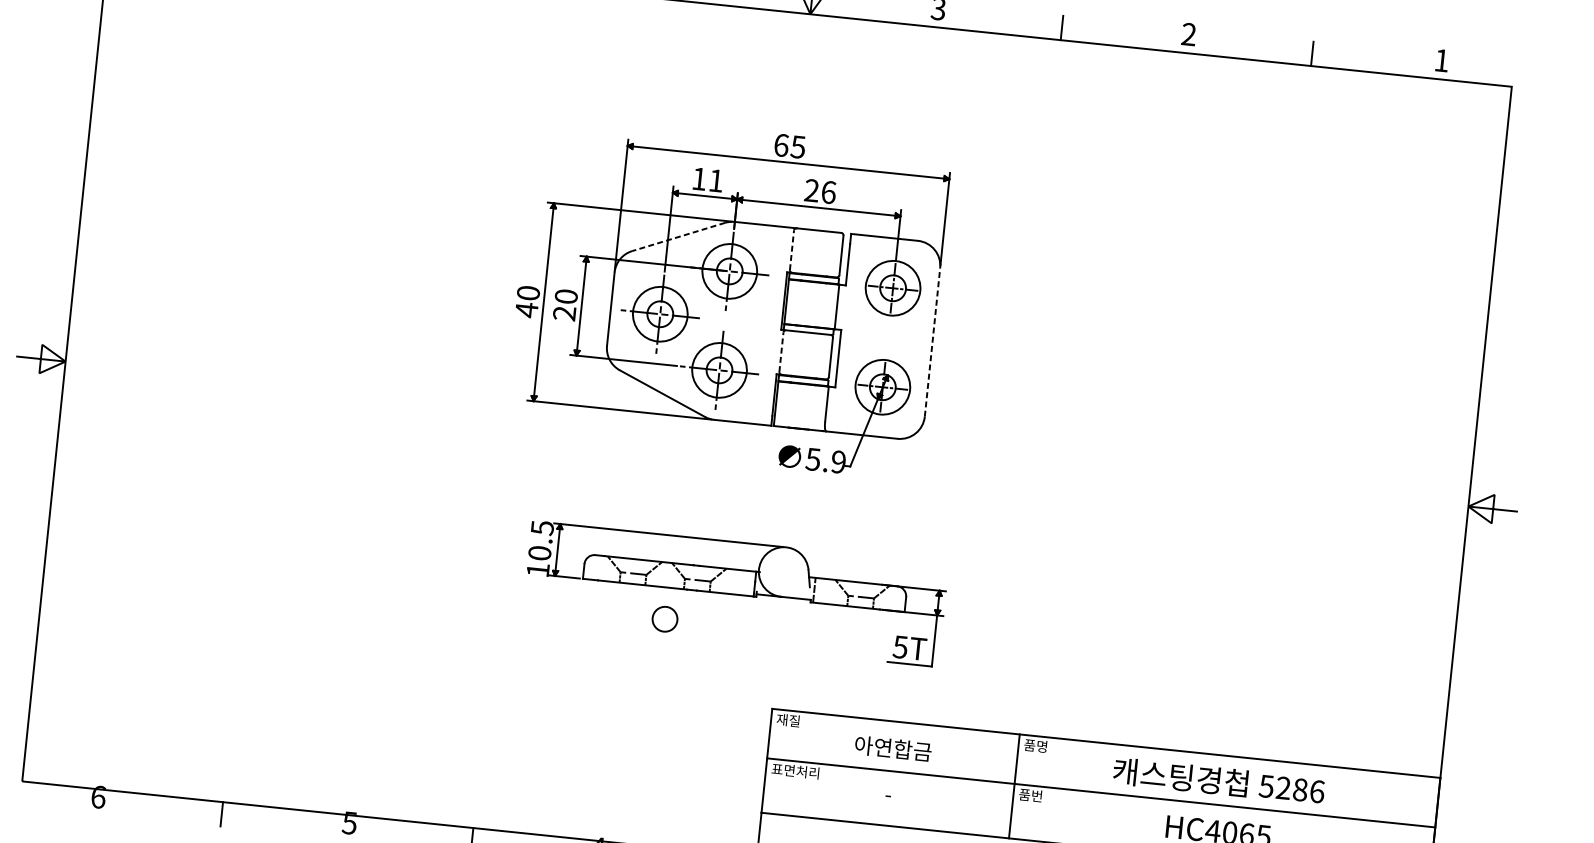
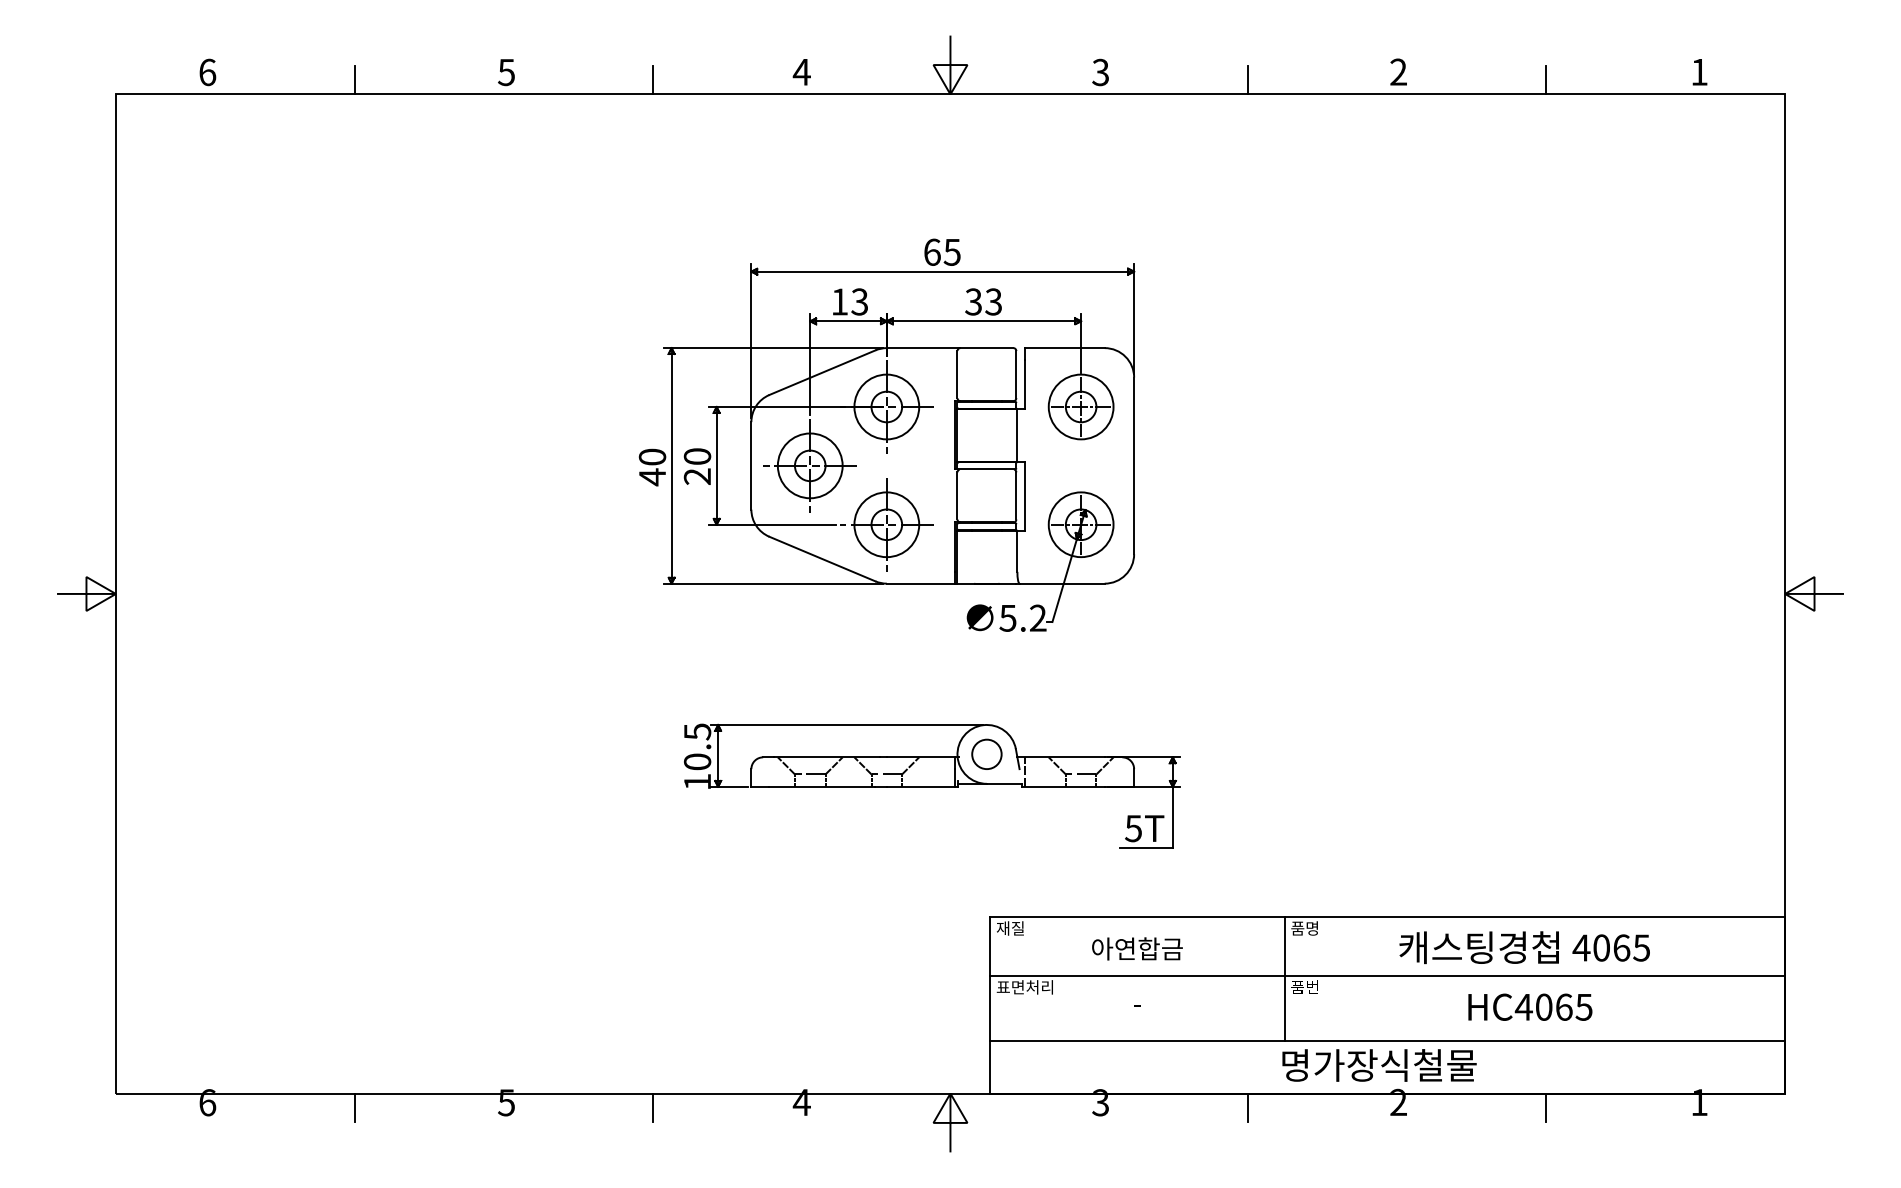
text: (715, 180) -> (859, 301), 11 -> 13
text: (820, 191) -> (983, 301), 26 -> 33
line: (678, 236) -> (822, 372), dashed -> solid
line: (791, 250) -> (957, 374), dashed -> solid
line: (932, 342) -> (1134, 465), dashed -> solid
line: (781, 351) -> (957, 495), dashed -> solid
text: (838, 462) -> (1038, 618), 5.9 -> 5.2
circle: (664, 618) -> (986, 753), moved
text: (1291, 788) -> (1611, 947), 5286 -> 4065

